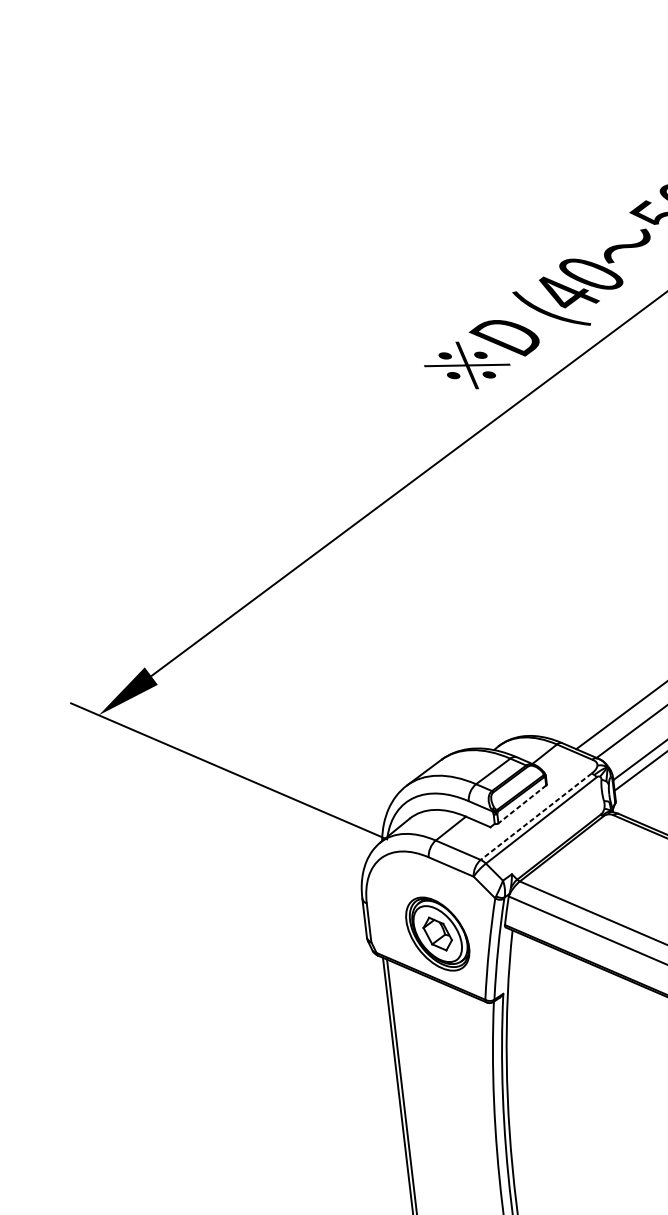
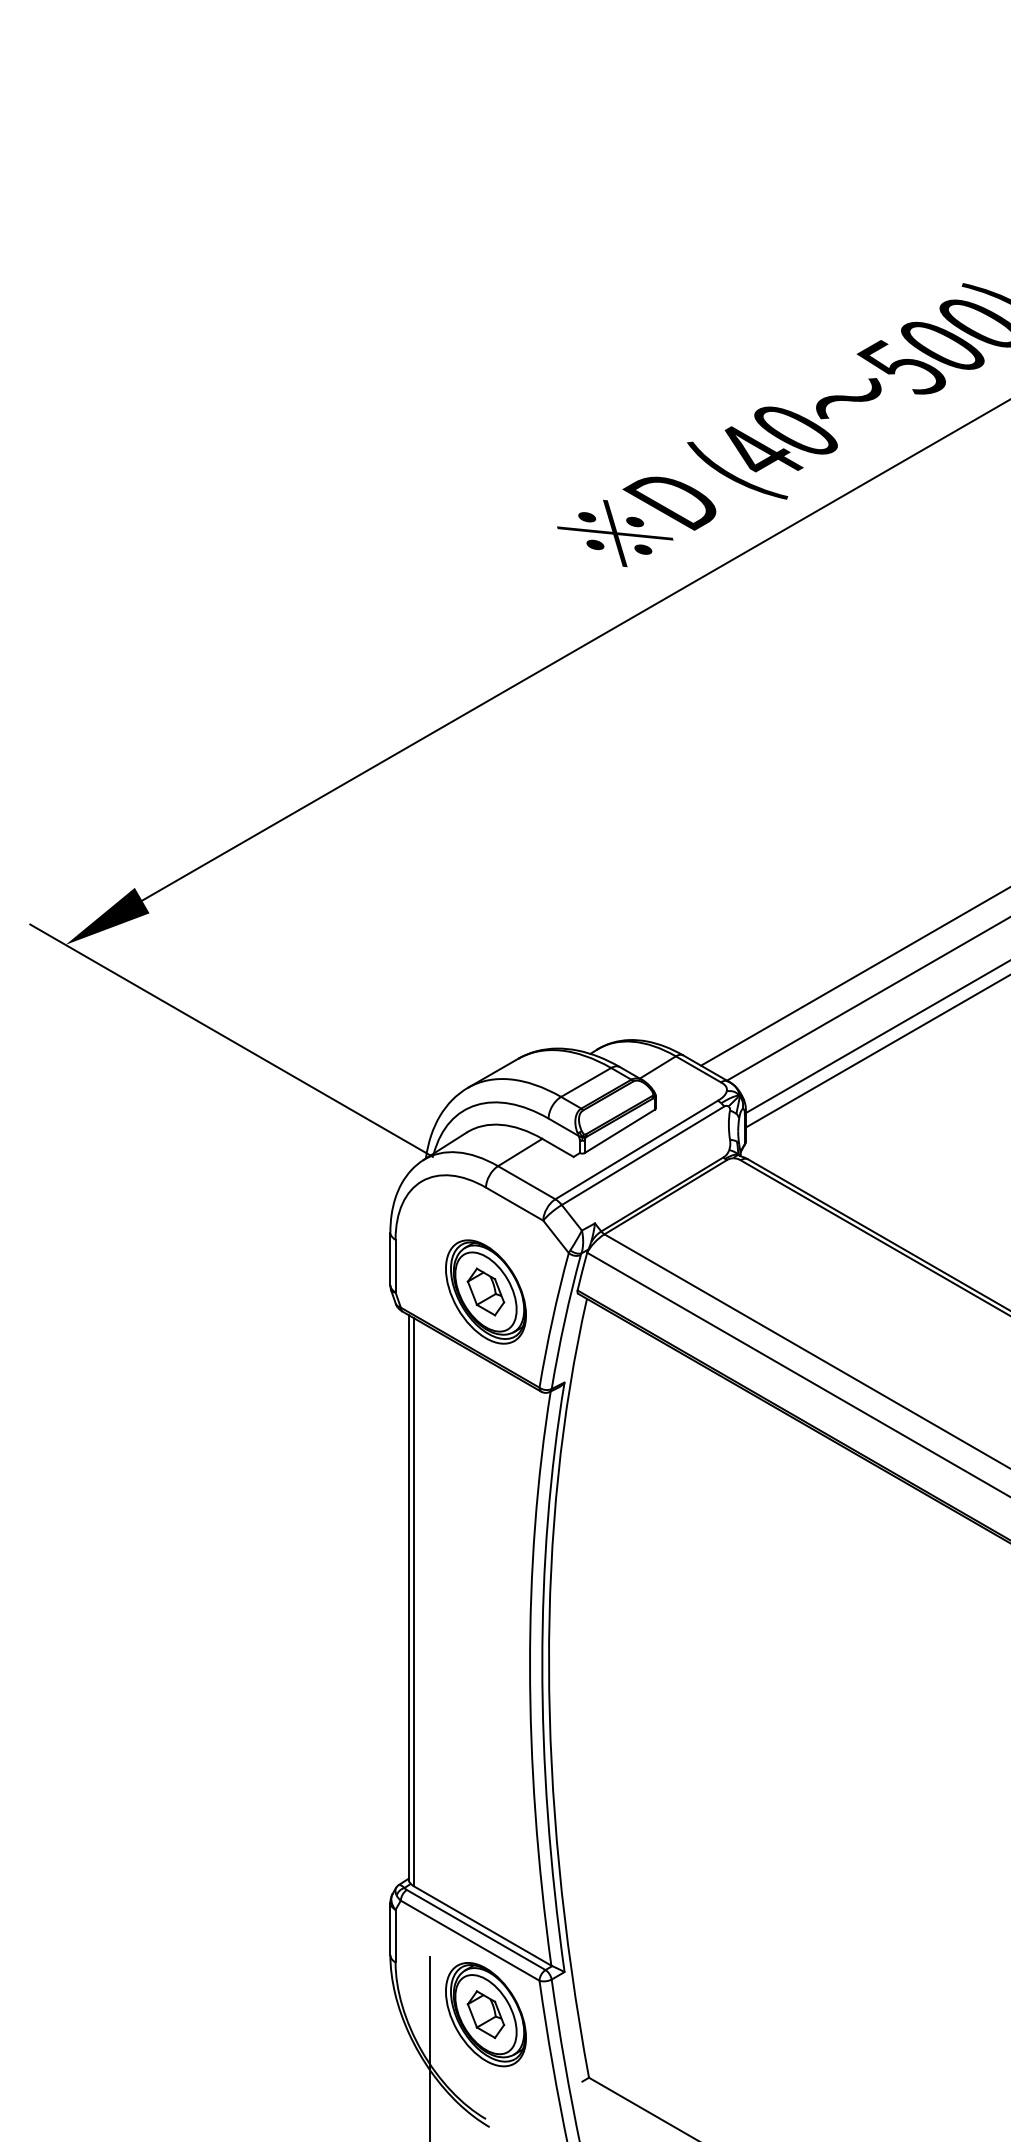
line: (522, 804) -> (619, 1131), dashed -> solid
line: (536, 817) -> (636, 1150), dashed -> solid

